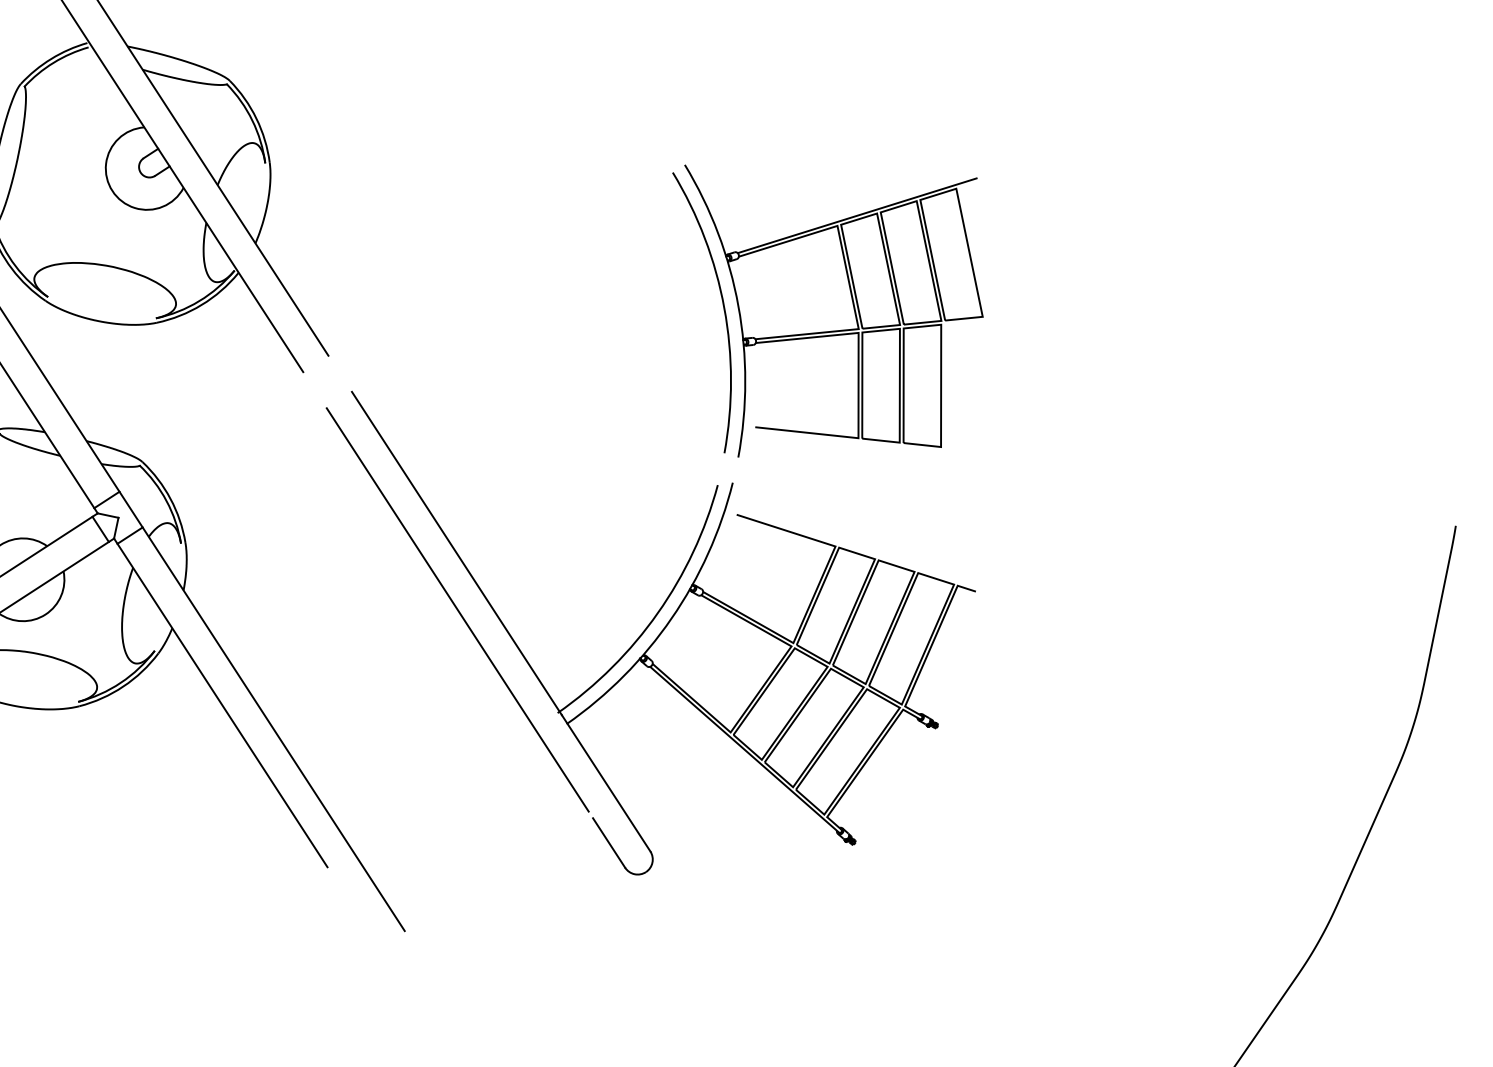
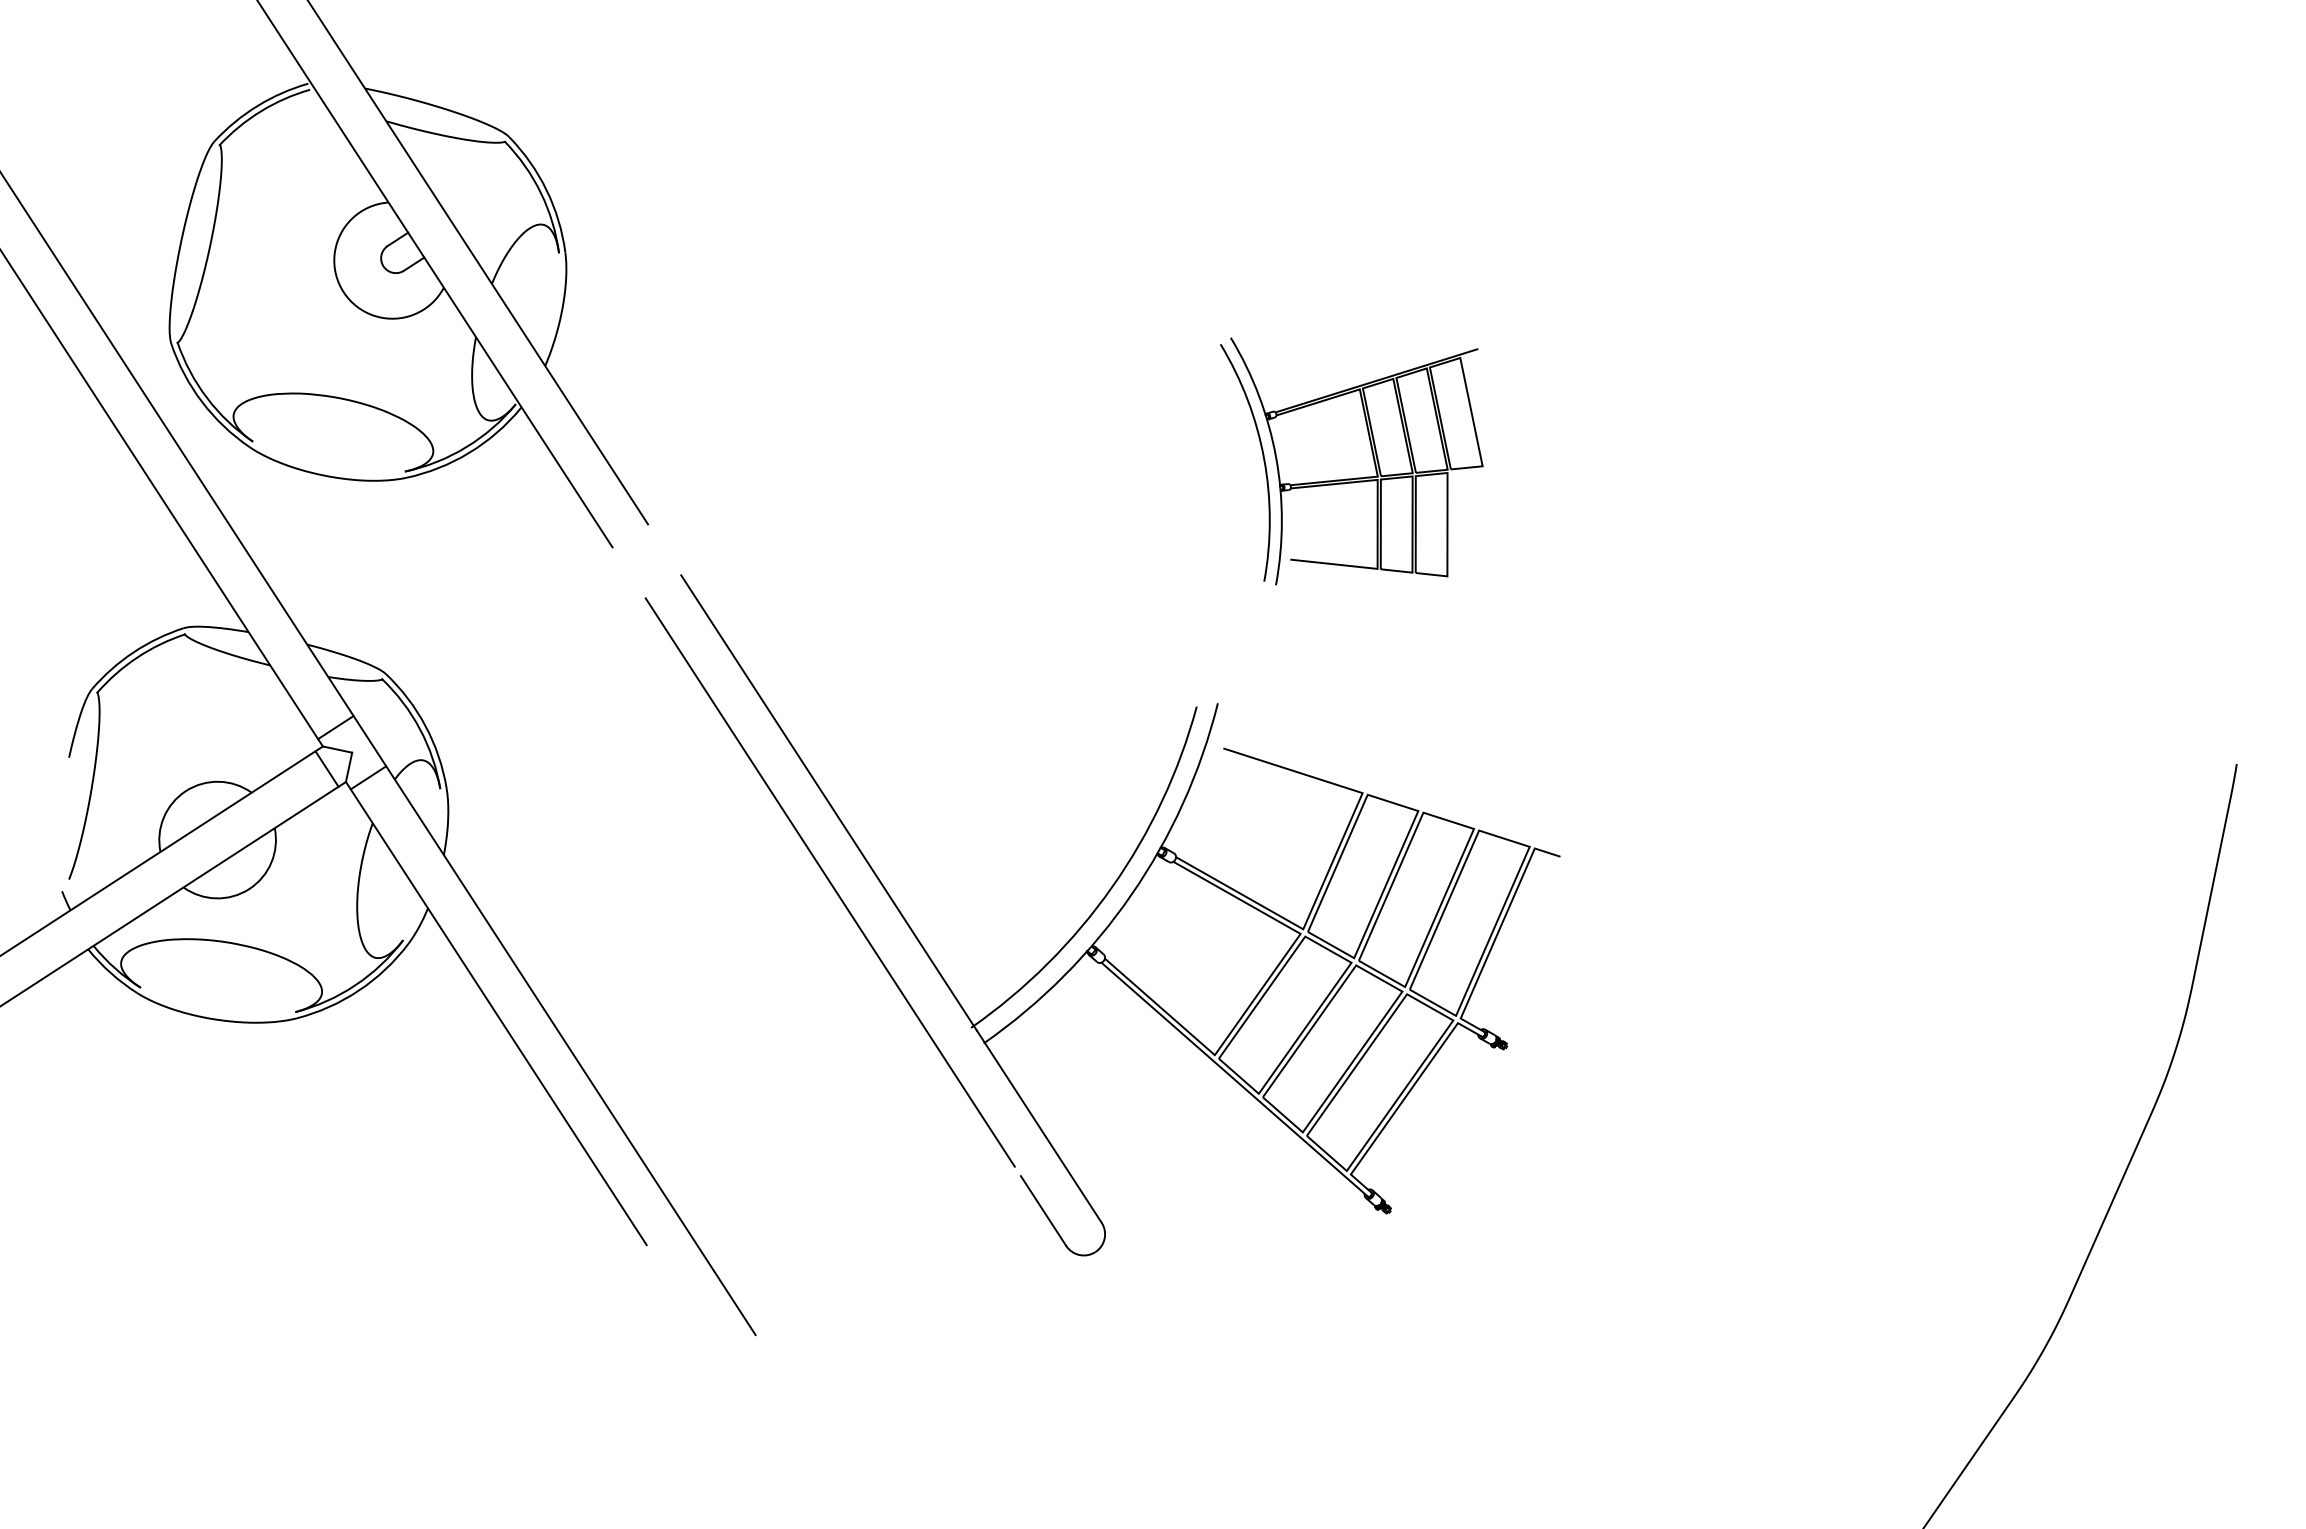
part: (827, 311) -> (1351, 461), size x0.6

